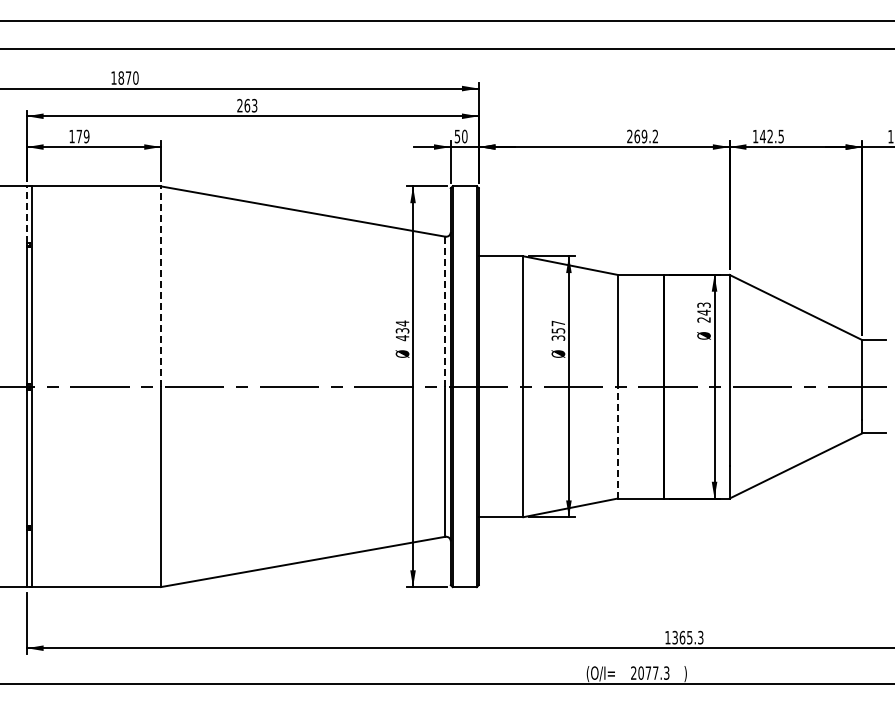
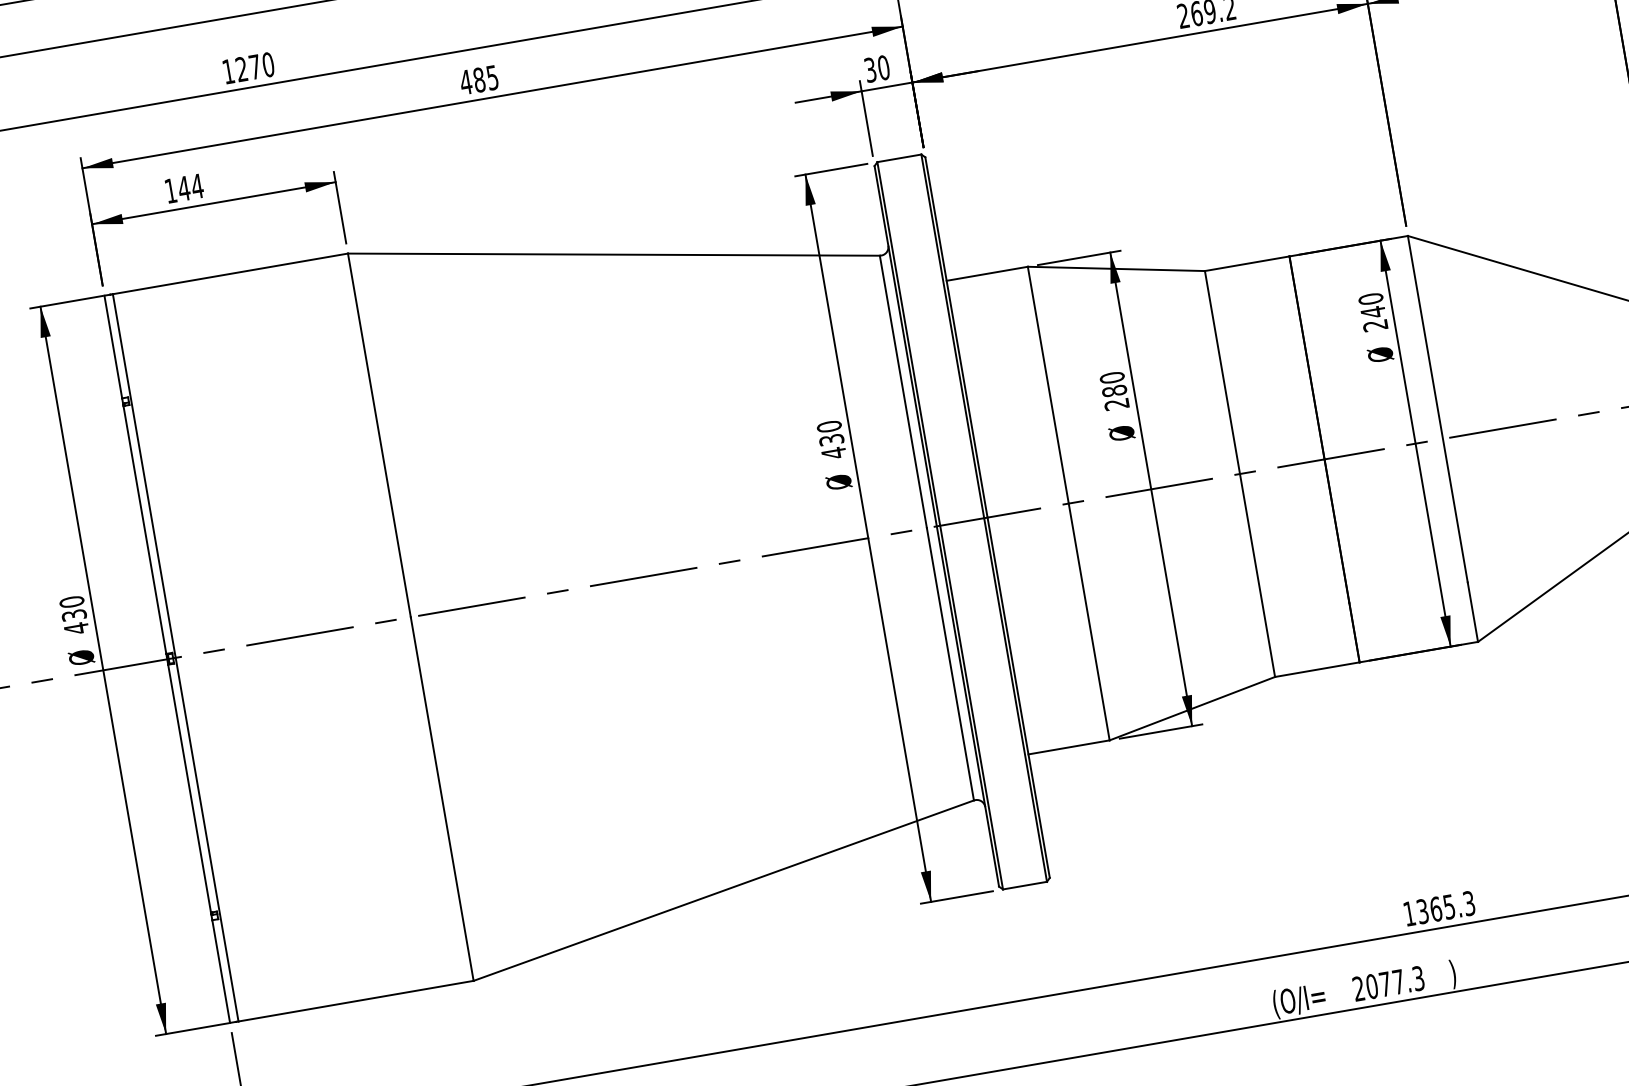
text: (121, 77) -> (242, 68), 1870 -> 1270
text: (247, 105) -> (479, 79), 263 -> 485
text: (457, 135) -> (870, 68), 50 -> 30
text: (82, 136) -> (189, 187), 179 -> 144
line: (26, 214) -> (112, 346), dashed -> solid
line: (161, 286) -> (380, 435), dashed -> solid
text: (703, 305) -> (1370, 299), 243 -> 240
line: (445, 311) -> (903, 391), dashed -> solid
text: (402, 323) -> (829, 426), 434 -> 430
text: (558, 330) -> (1114, 390), 357 -> 280
line: (617, 442) -> (1256, 575), dashed -> solid

